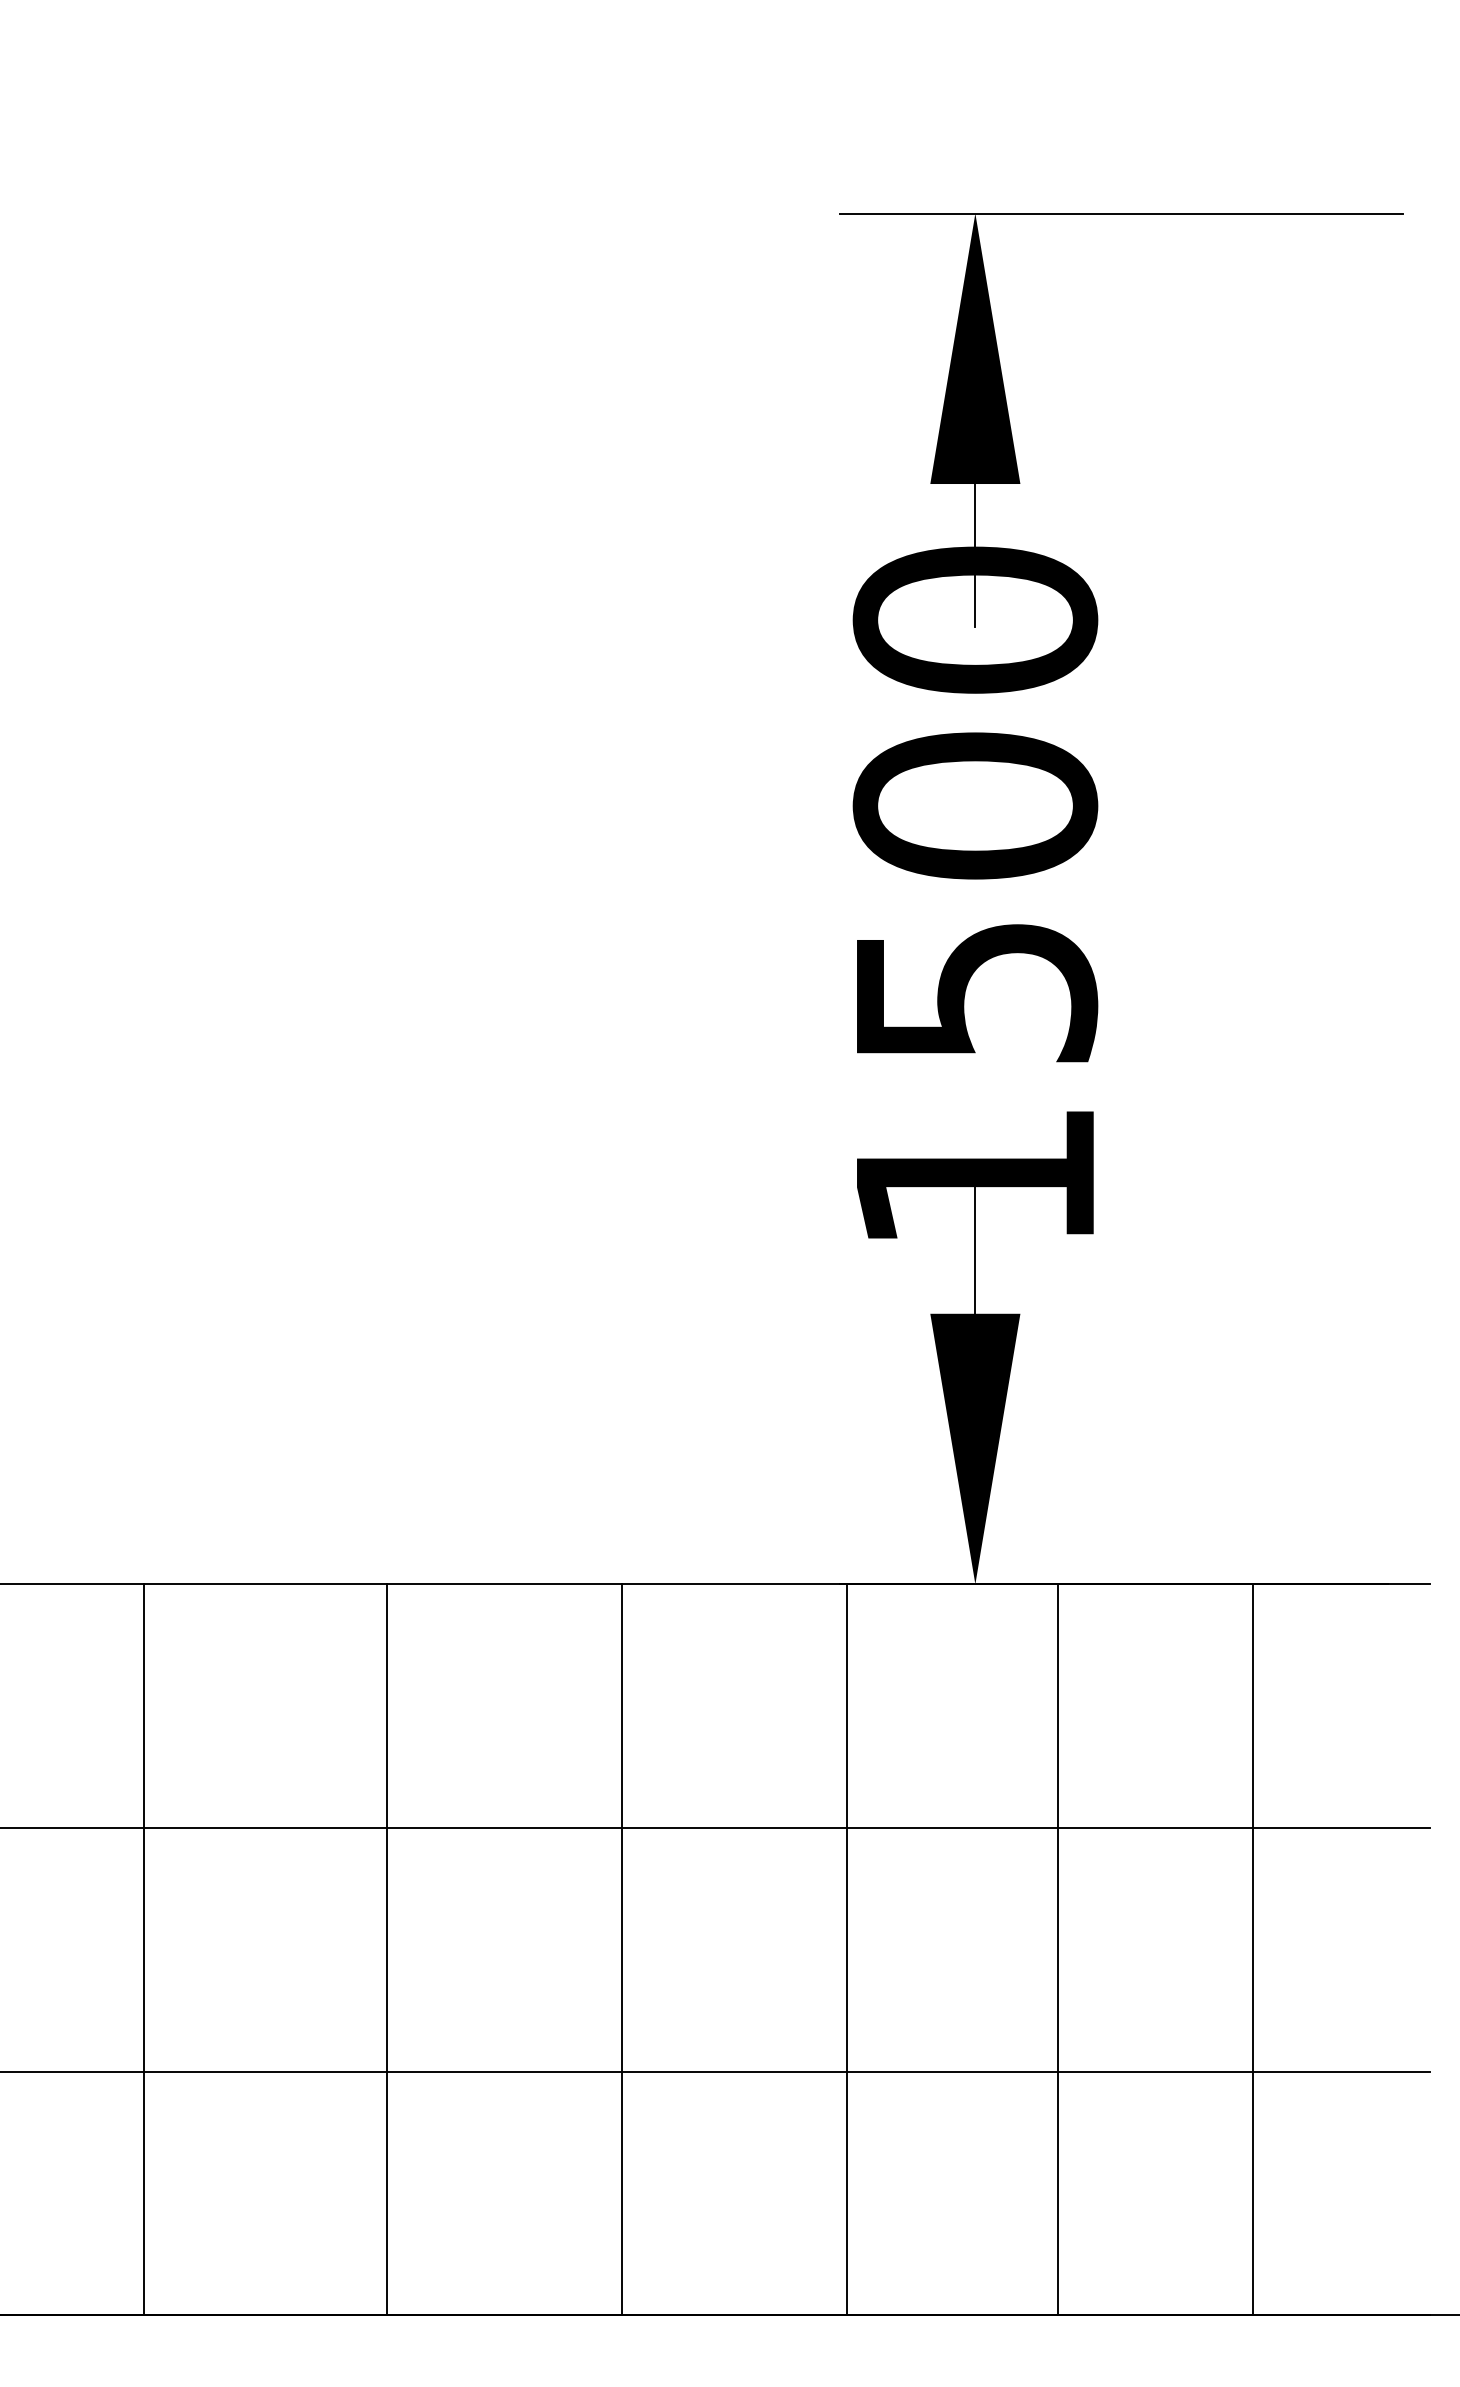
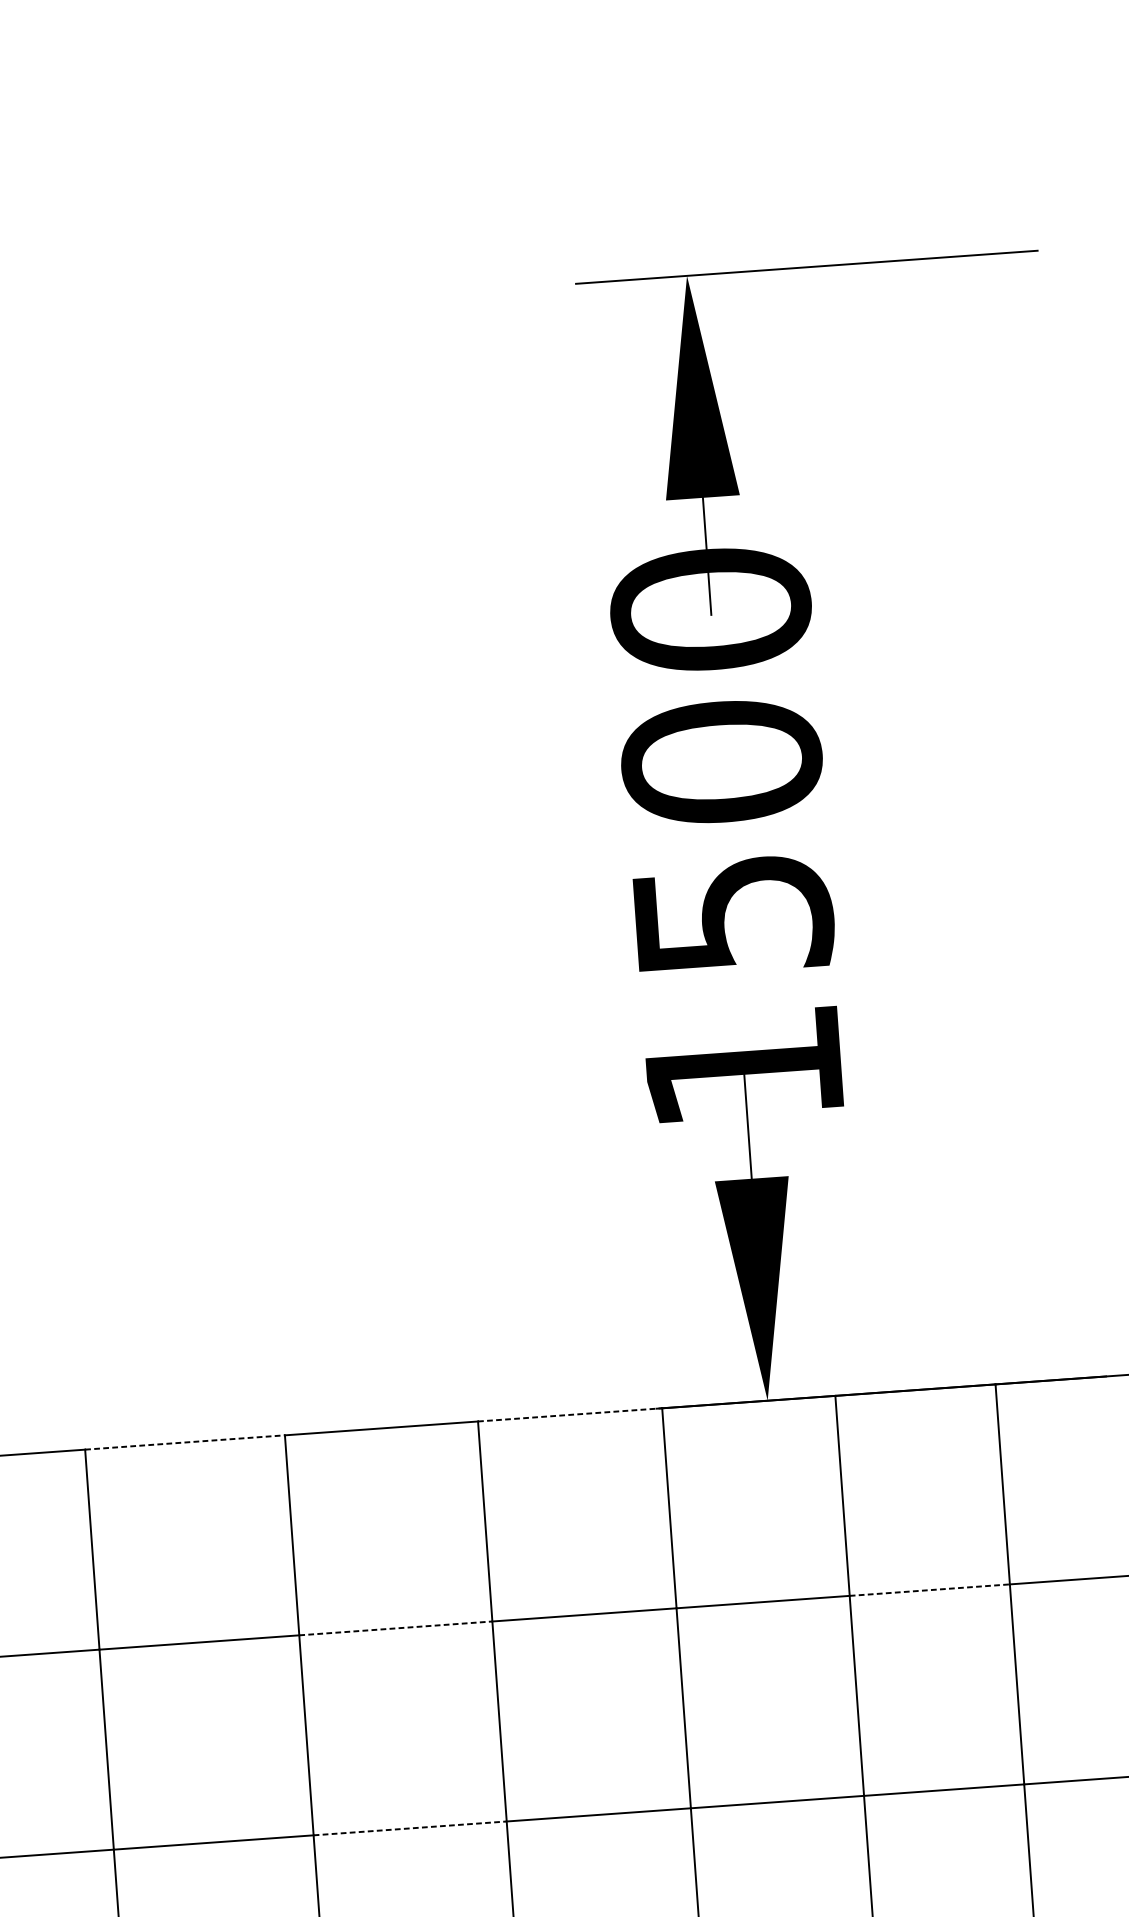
line: (265, 1584) -> (185, 1442), solid -> dashed
line: (735, 1584) -> (570, 1415), solid -> dashed
line: (504, 1828) -> (395, 1628), solid -> dashed
line: (1155, 1828) -> (929, 1590), solid -> dashed
line: (504, 2071) -> (409, 1828), solid -> dashed

